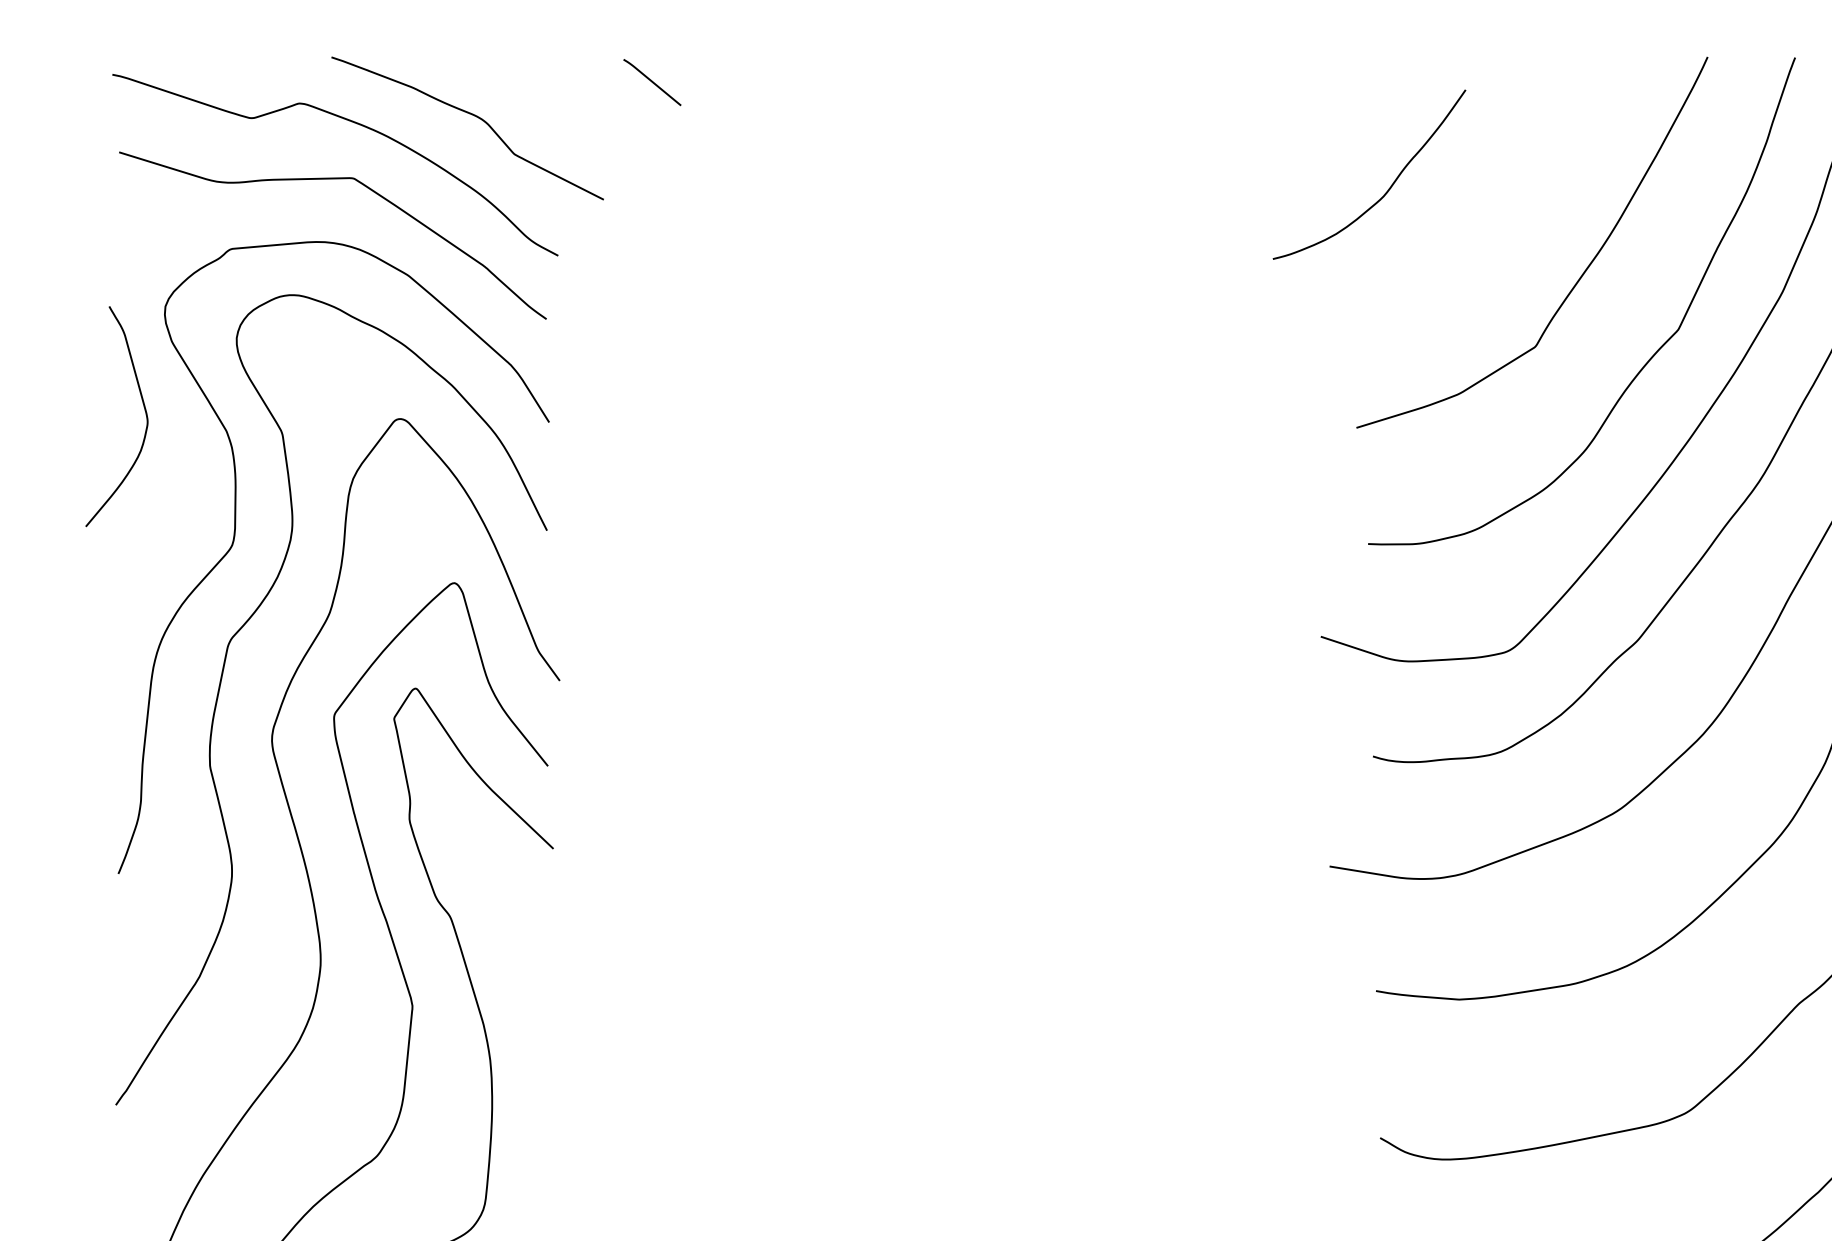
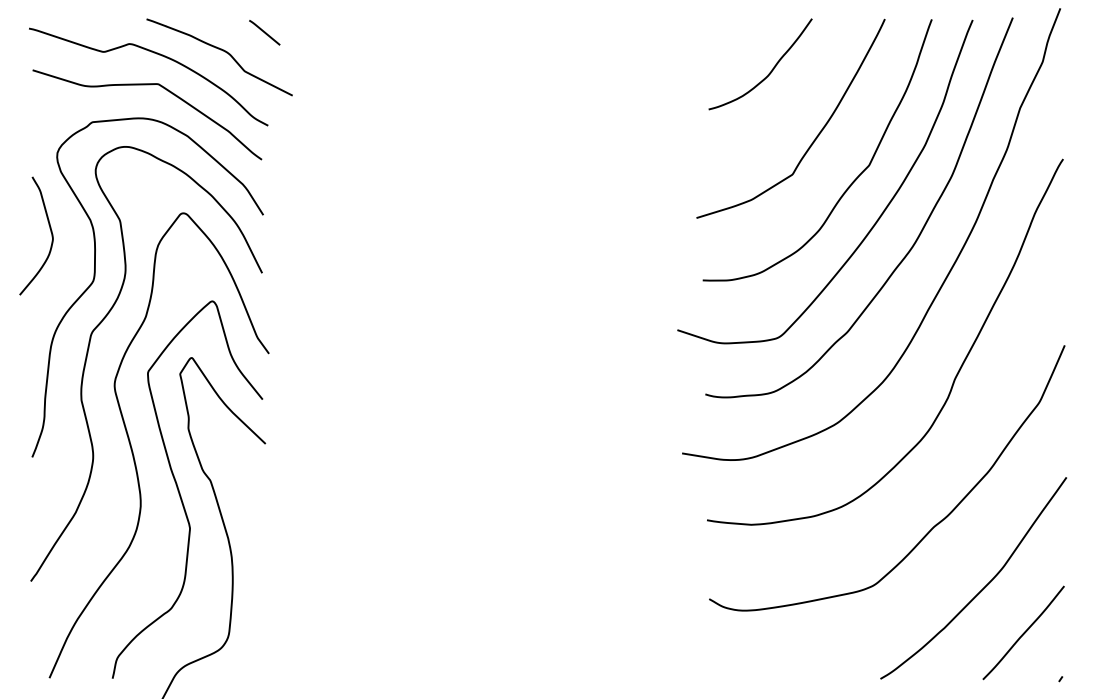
line: (651, 81) -> (264, 32), moved
curve: (1386, 190) -> (769, 72), moved
curve: (143, 410) -> (50, 232), moved

